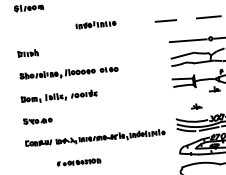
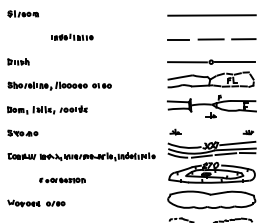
line: (165, 20) -> (178, 39), moved
part: (96, 23) -> (72, 36), moved
part: (196, 106) -> (175, 131), moved

